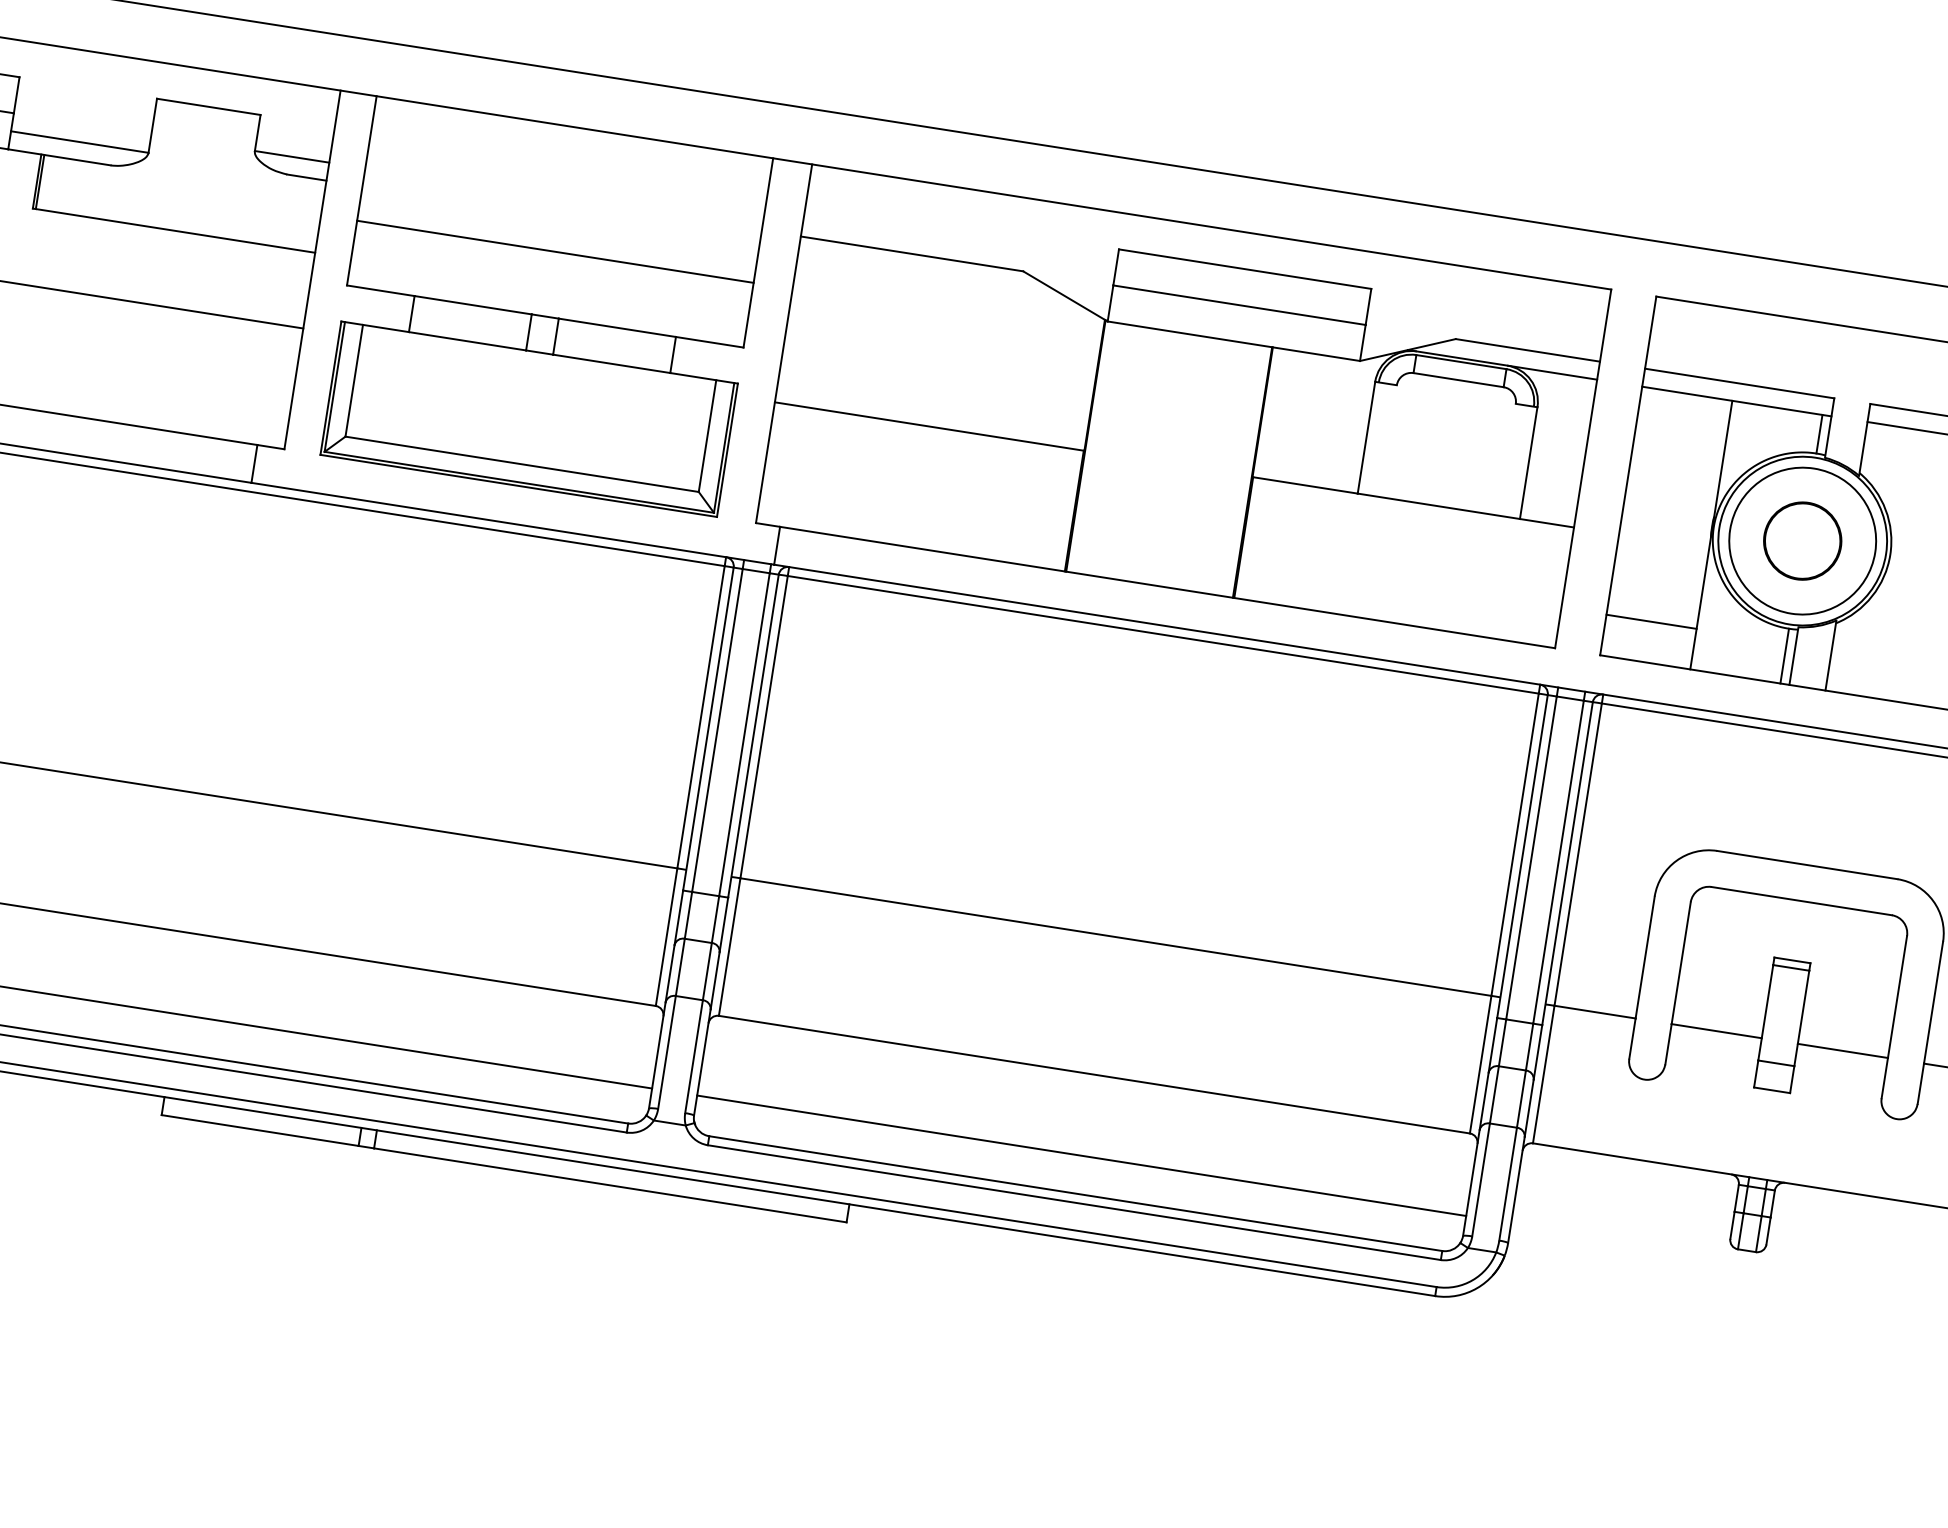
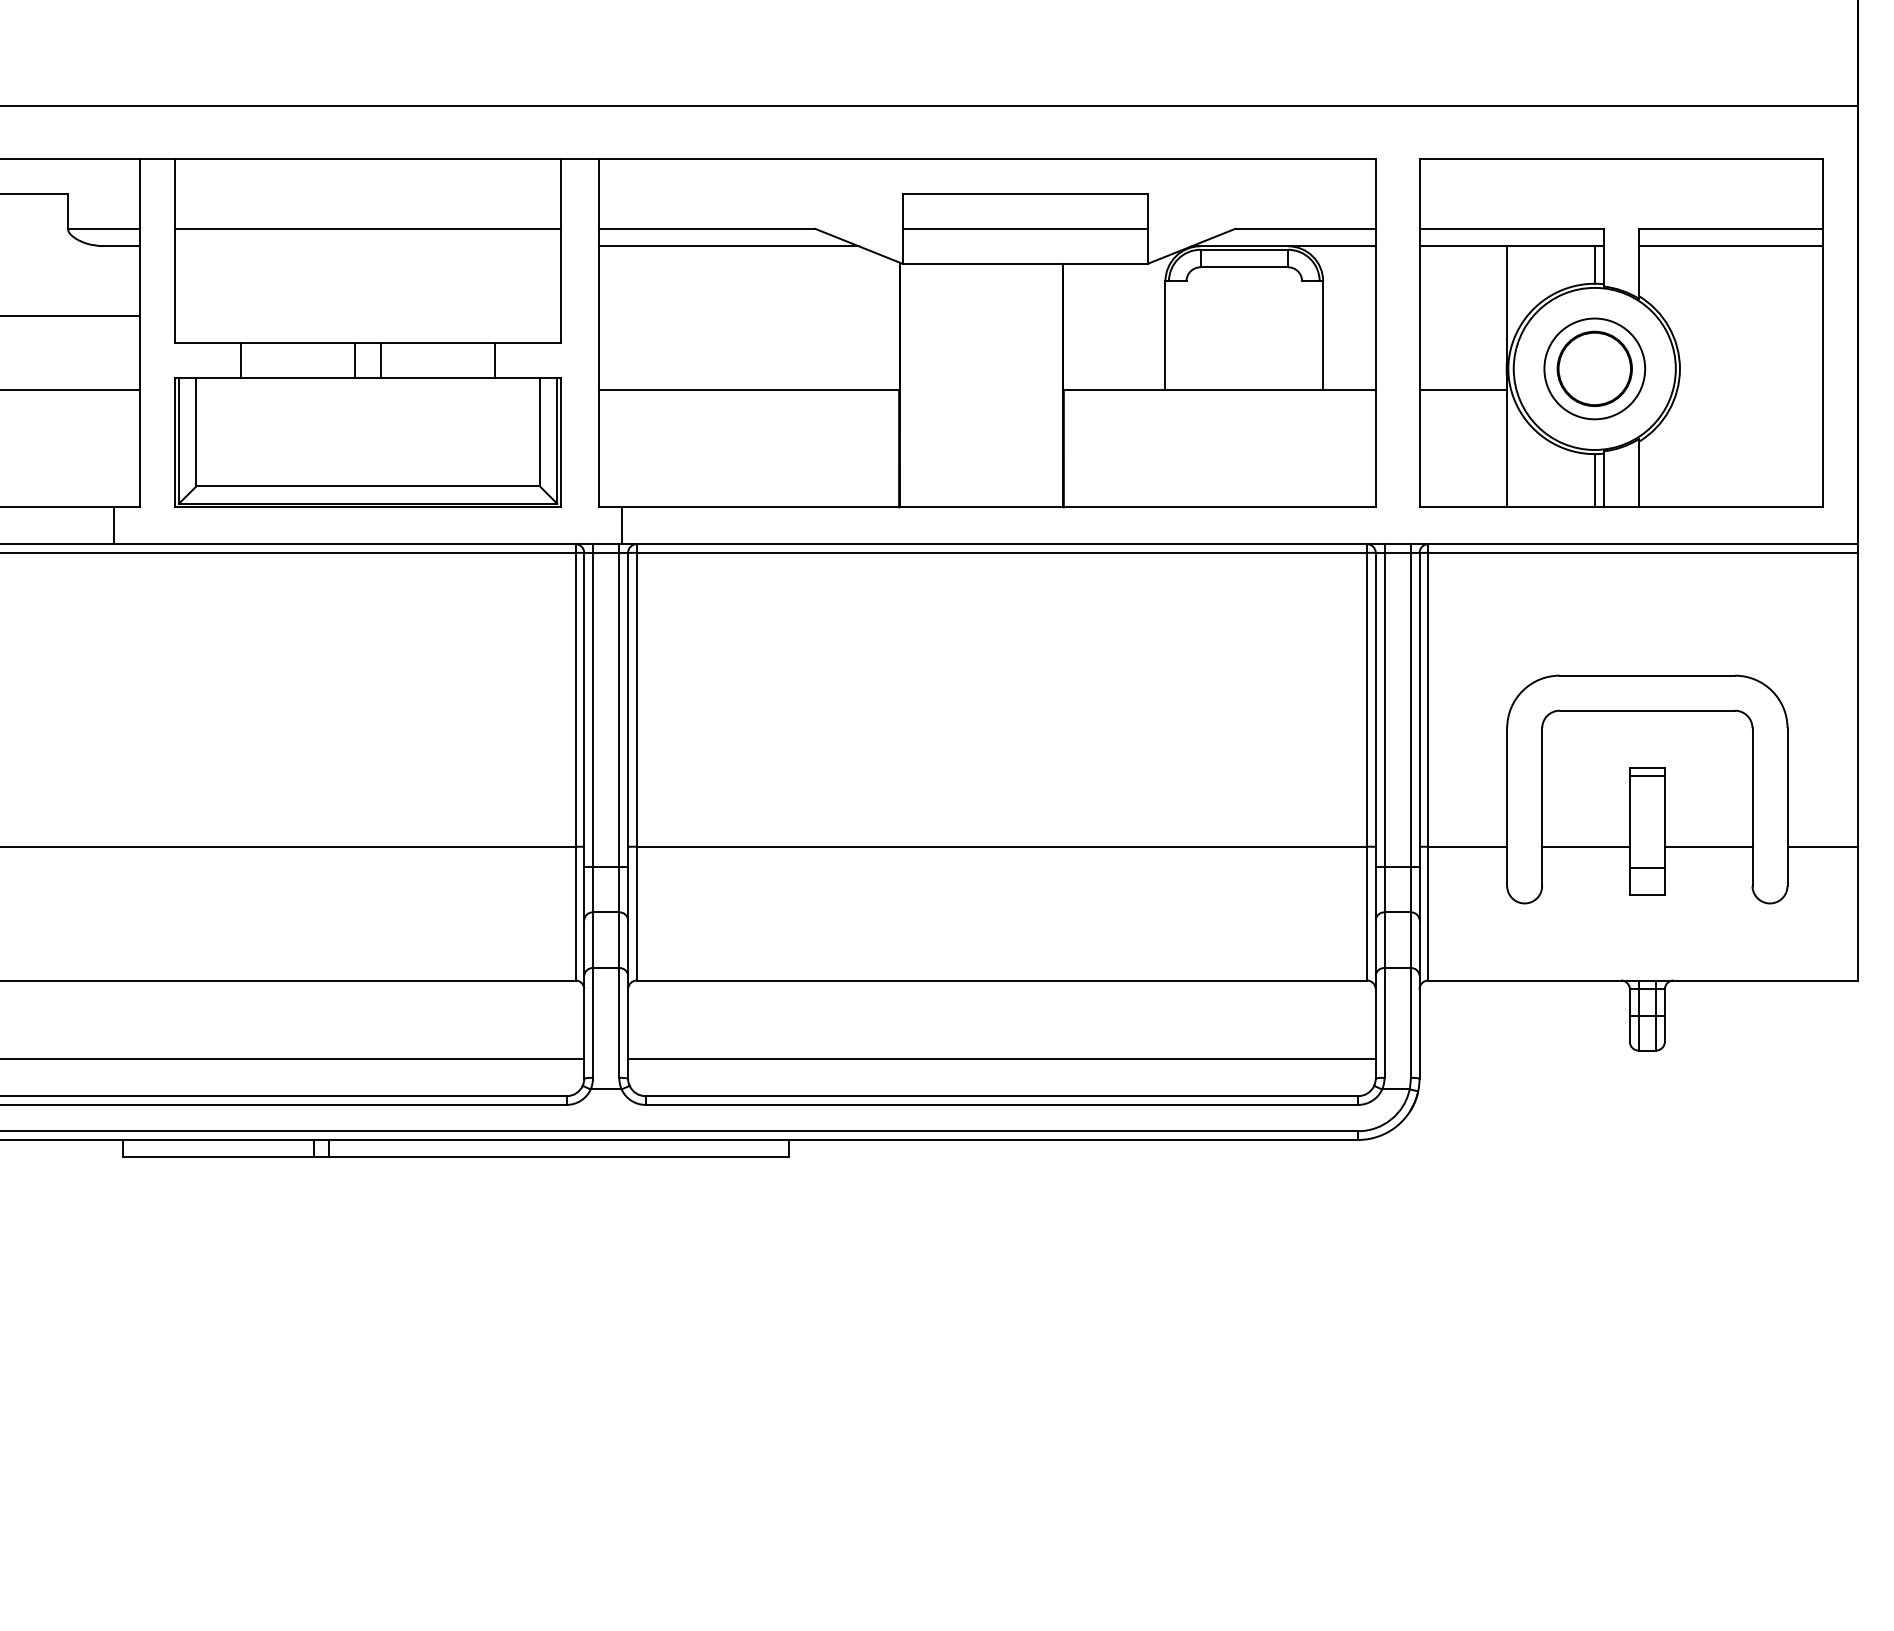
line: (554, 251) -> (367, 228), moved
line: (931, 275) -> (728, 246), added
circle: (1802, 540) -> (1594, 368), size x0.71
line: (1651, 621) -> (1463, 389), moved

